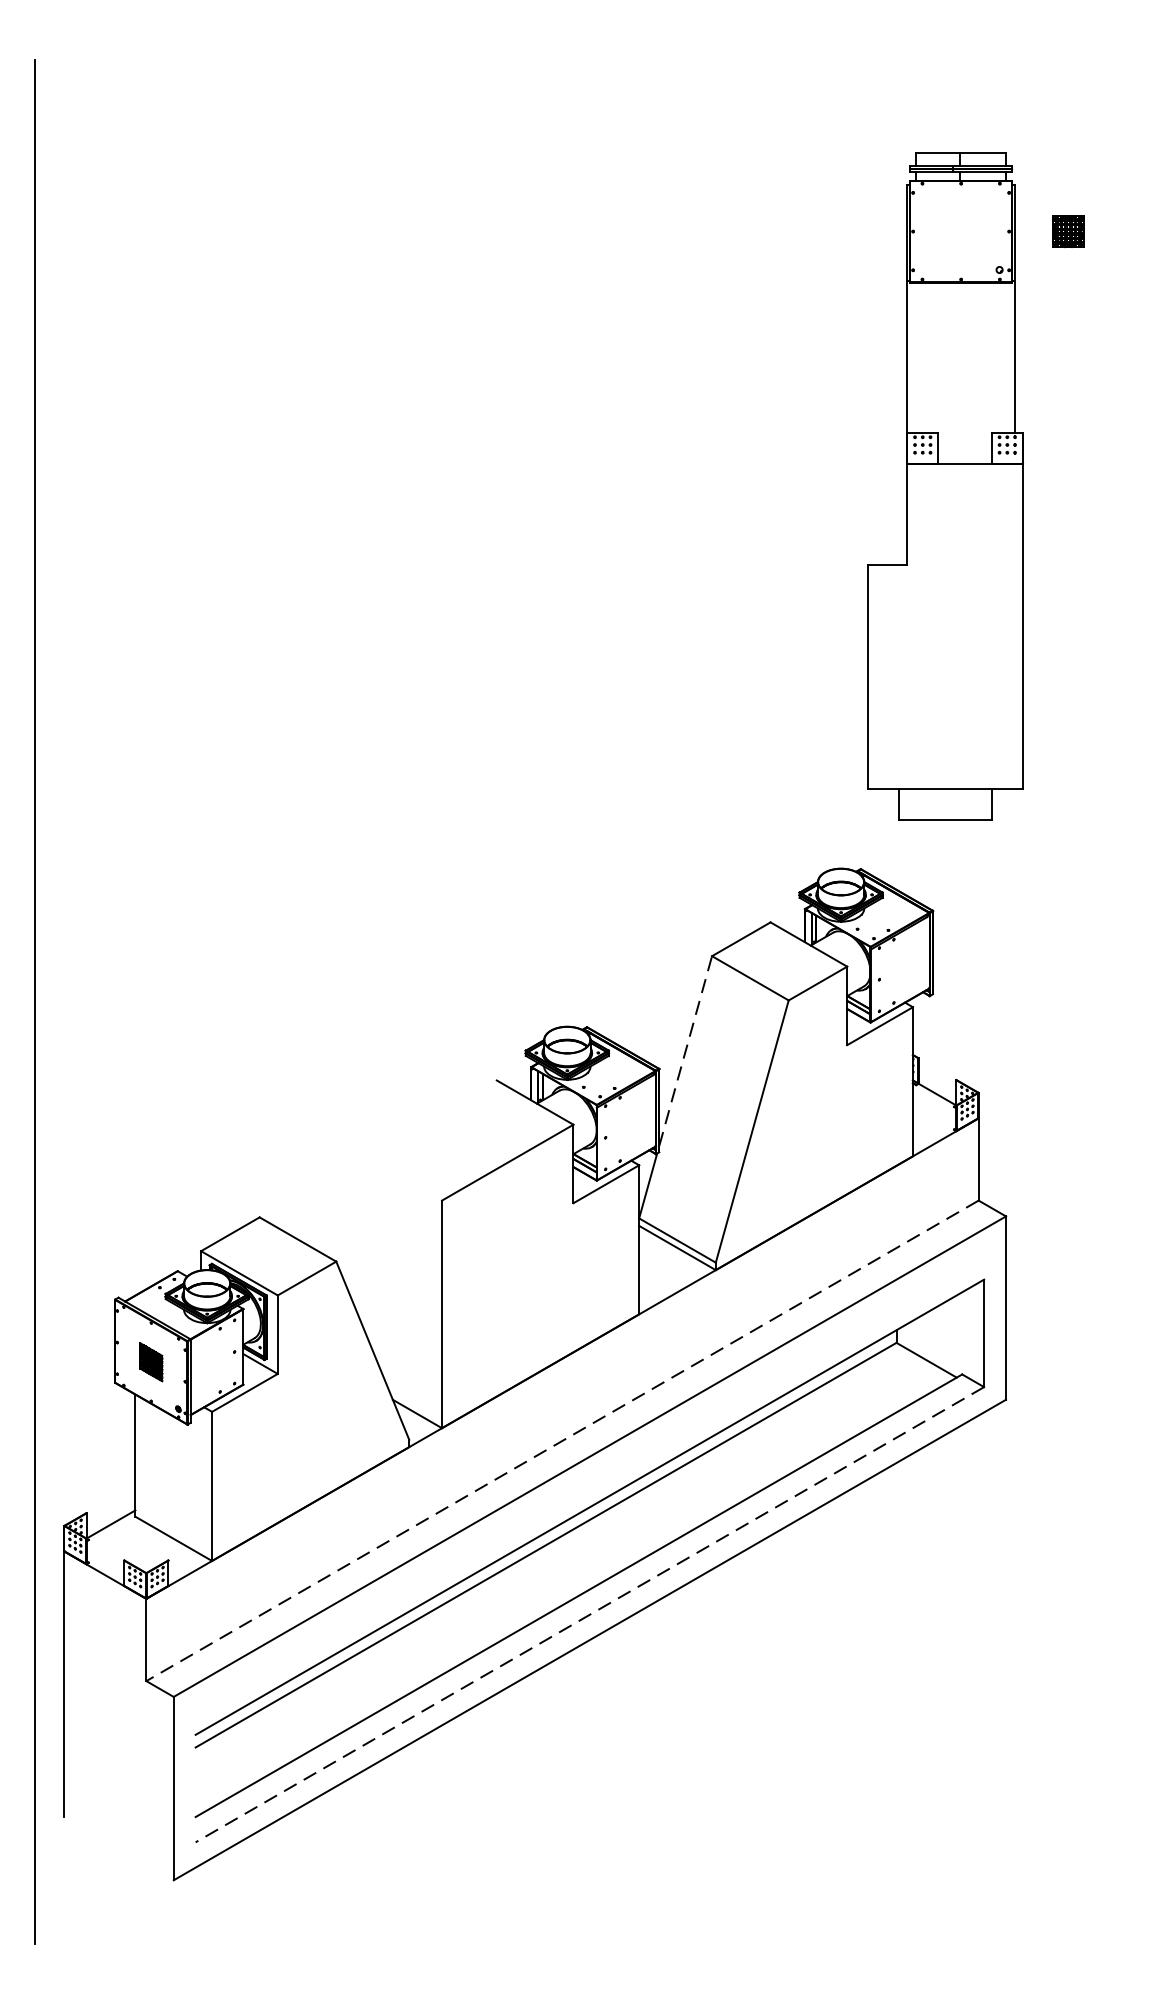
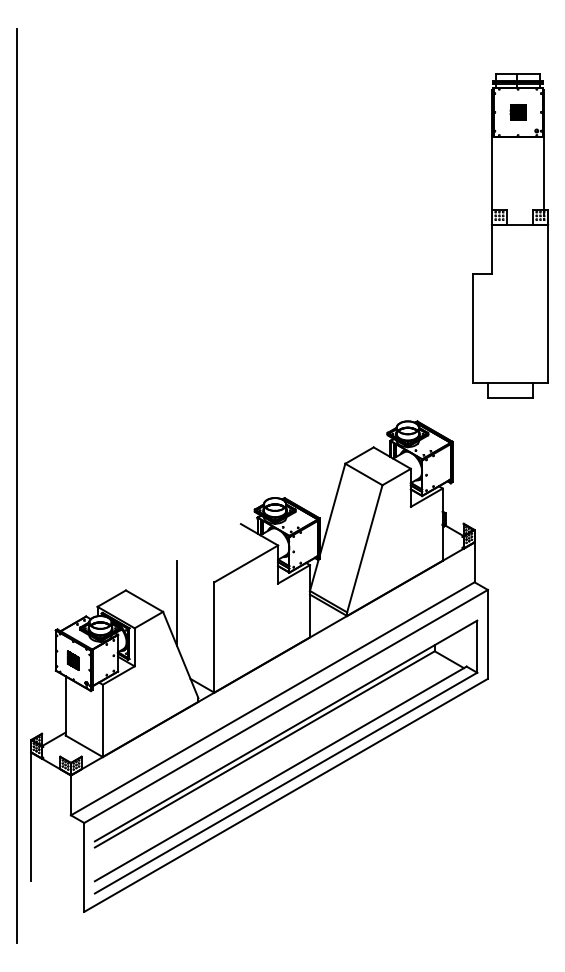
part: (945, 485) -> (510, 235), moved
line: (685, 1050) -> (332, 509), dashed -> solid
line: (365, 1244) -> (177, 603), added
line: (561, 1442) -> (272, 699), dashed -> solid
line: (590, 1615) -> (286, 783), dashed -> solid

